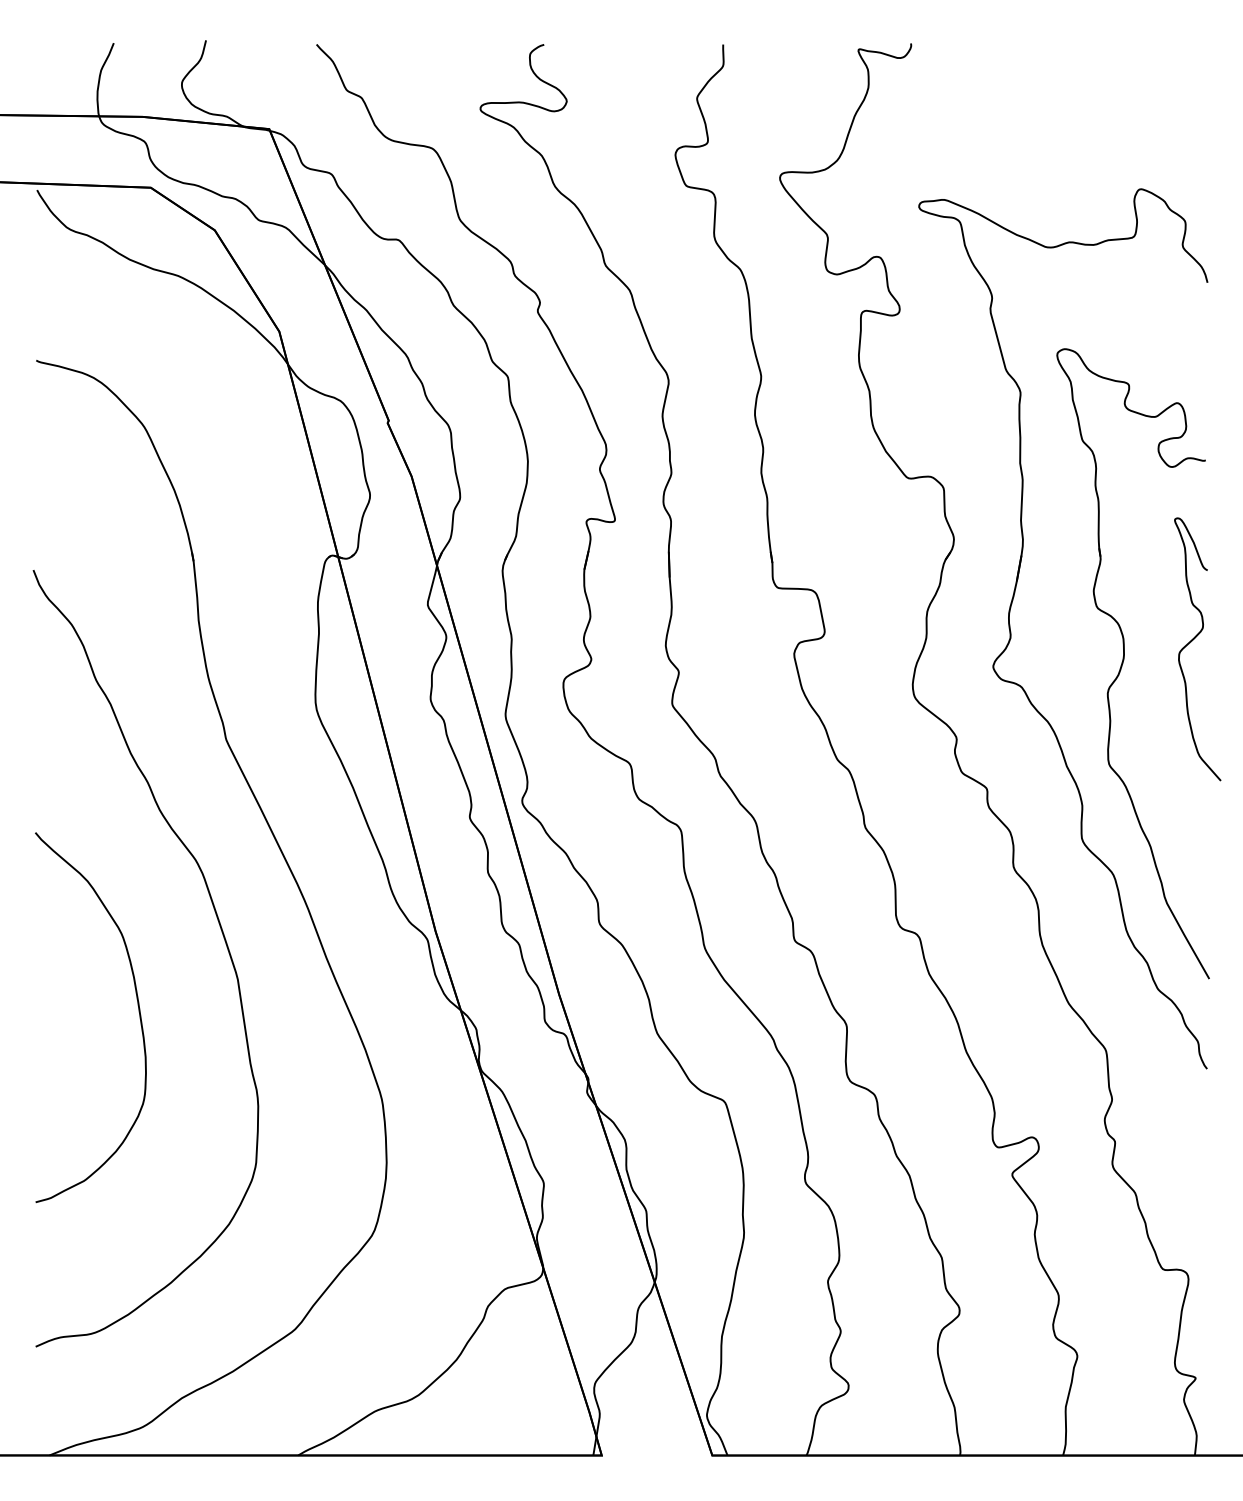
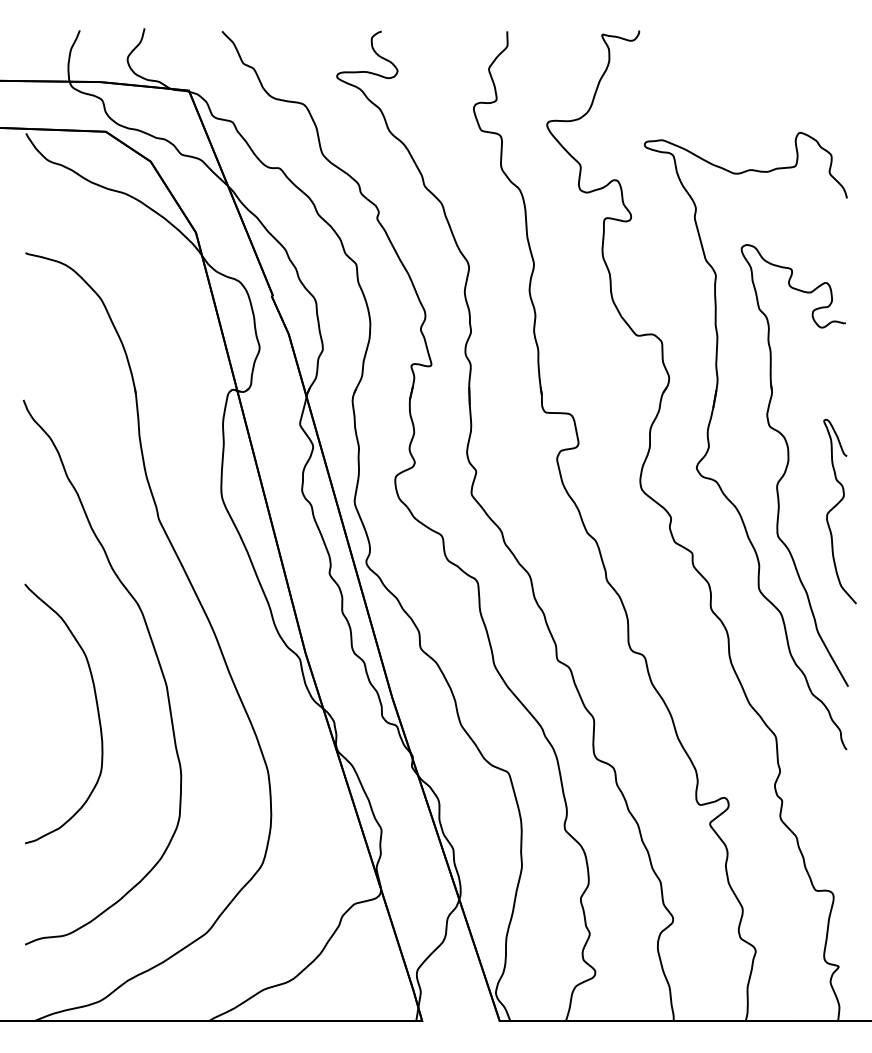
curve: (1191, 642) -> (835, 506), moved

